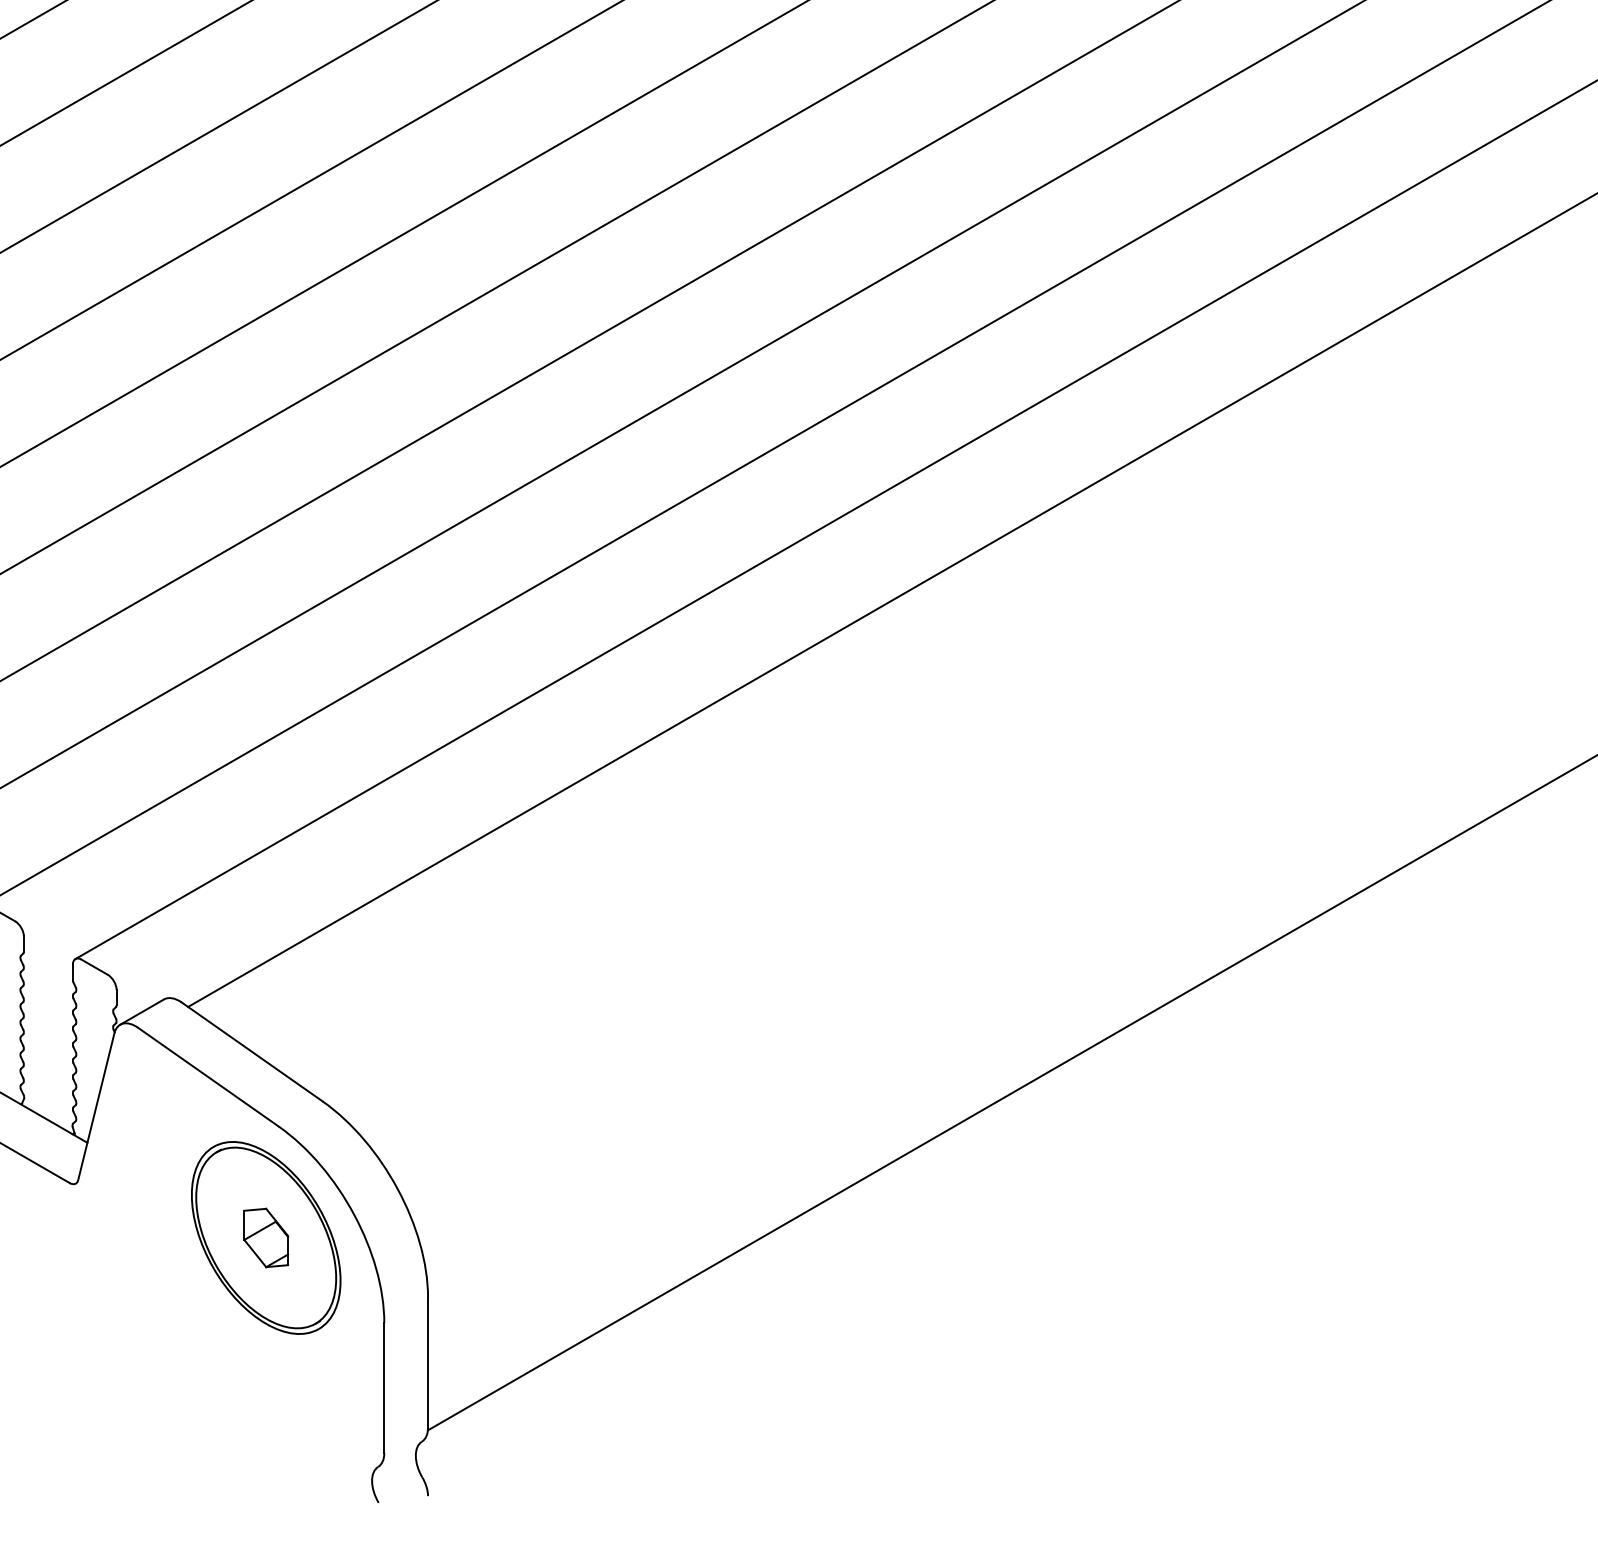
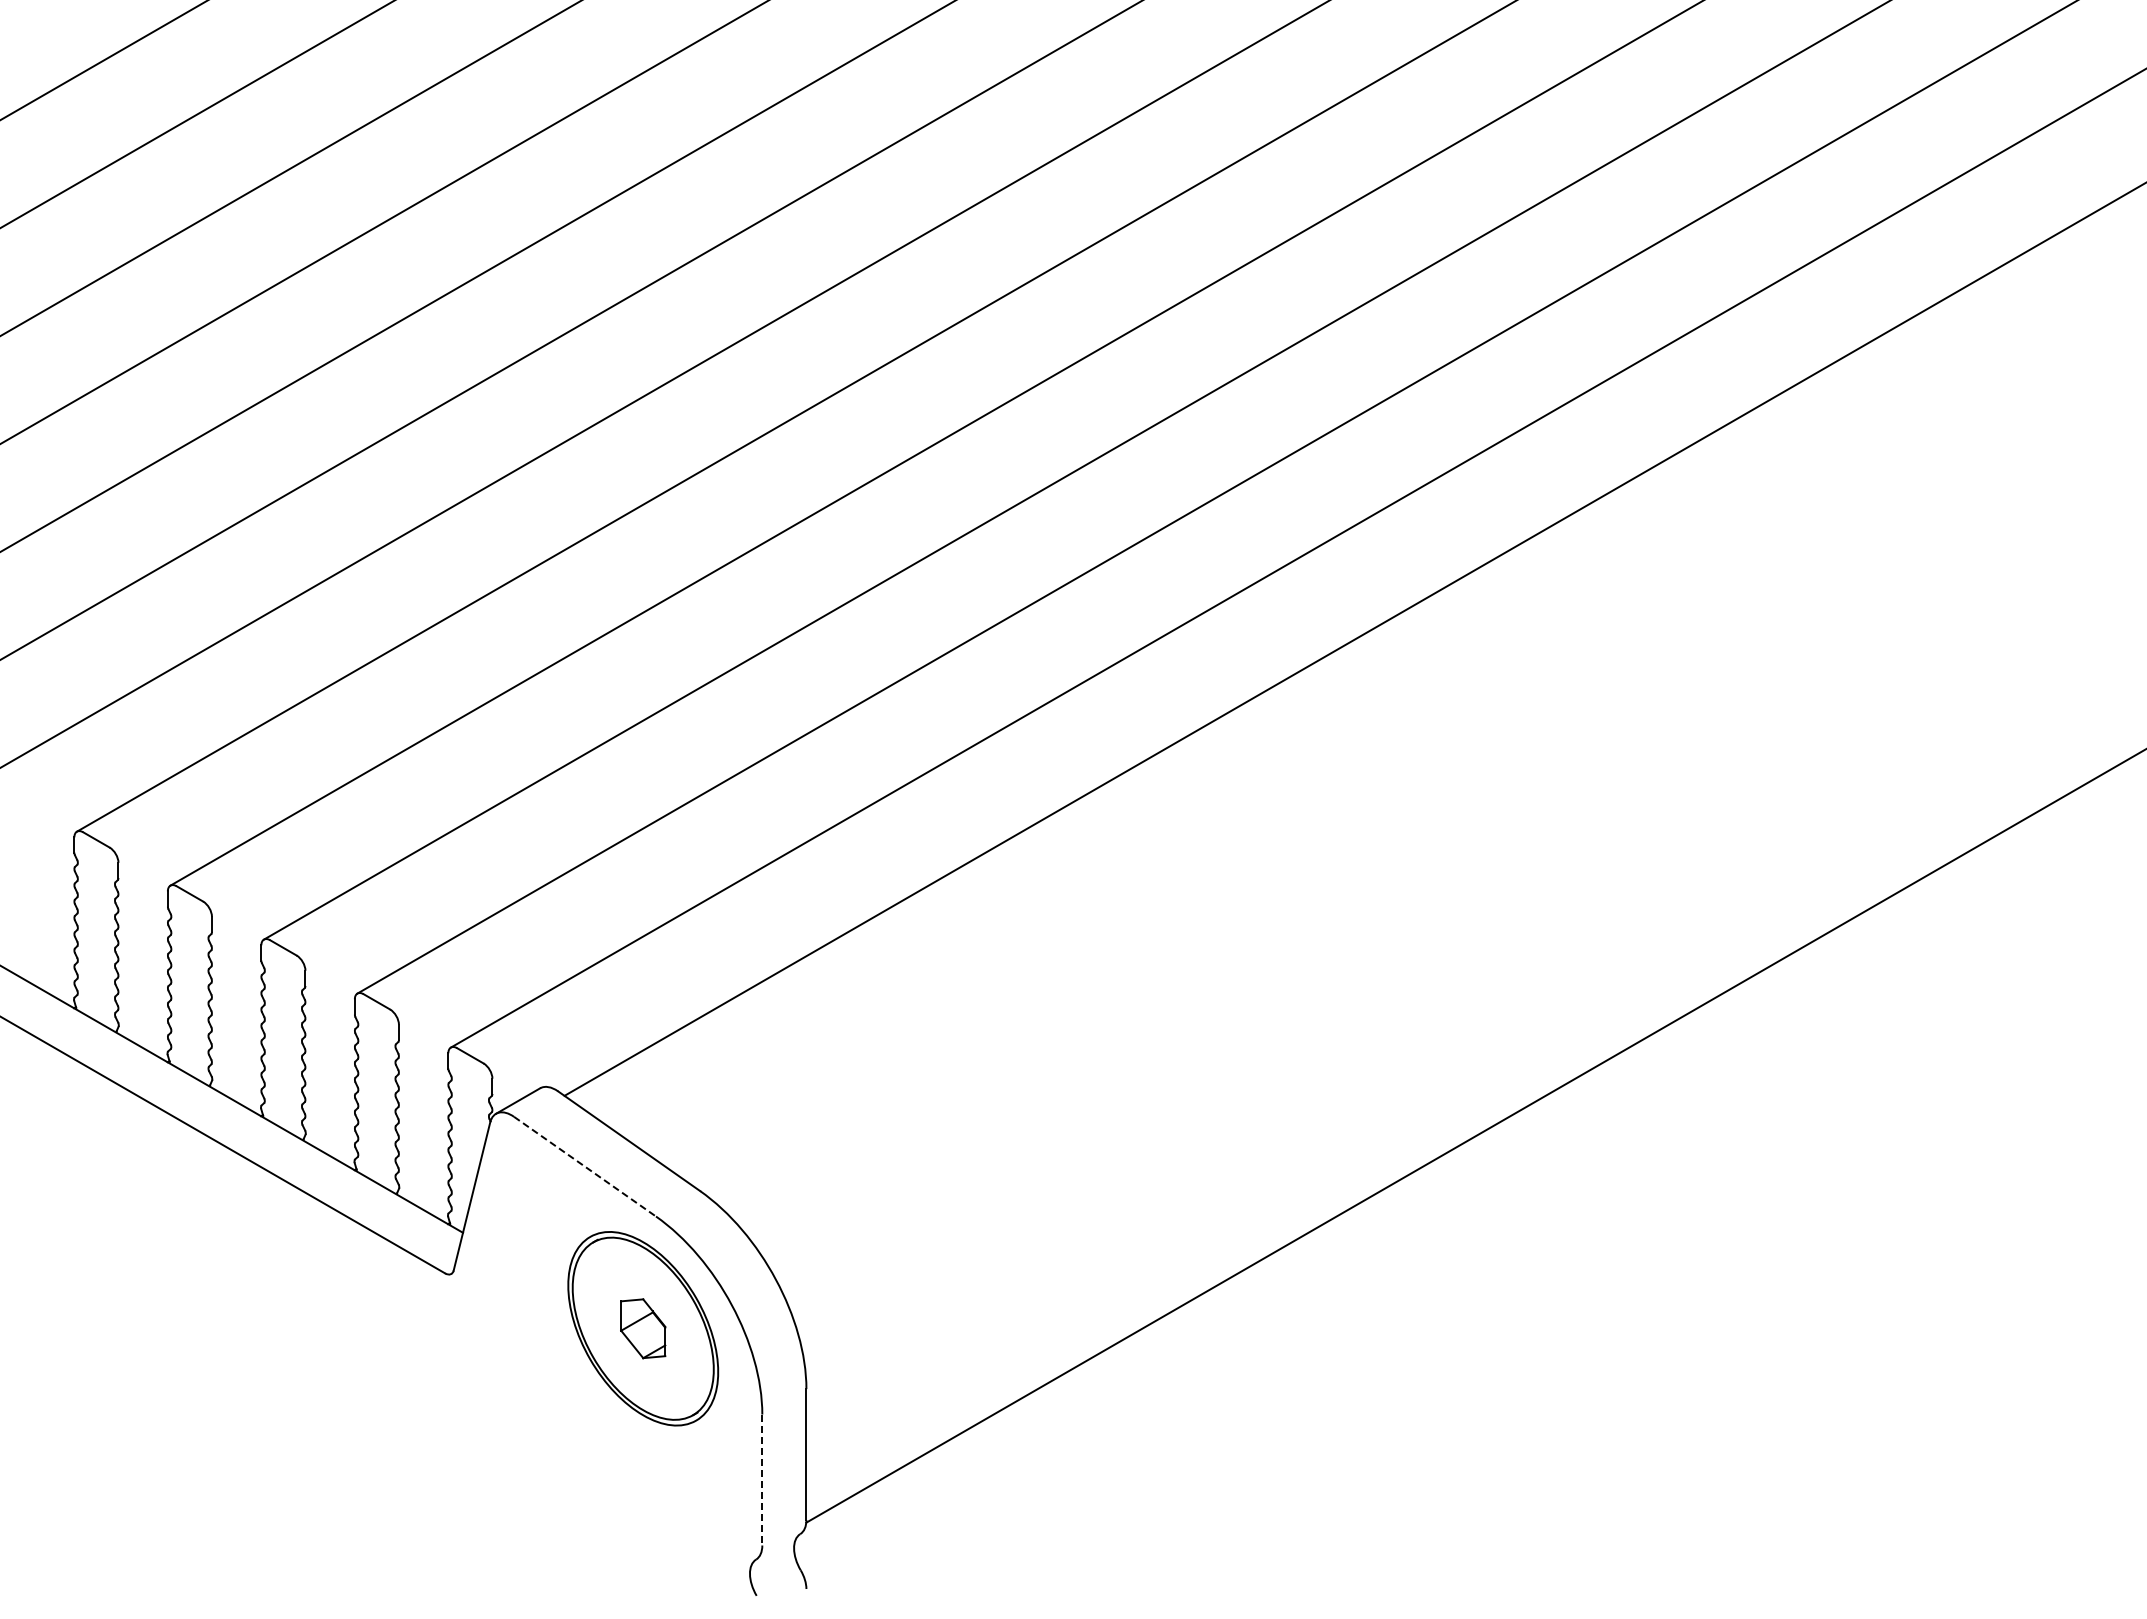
line: (208, 1077) -> (585, 1166), solid -> dashed
line: (384, 1388) -> (762, 1480), solid -> dashed

